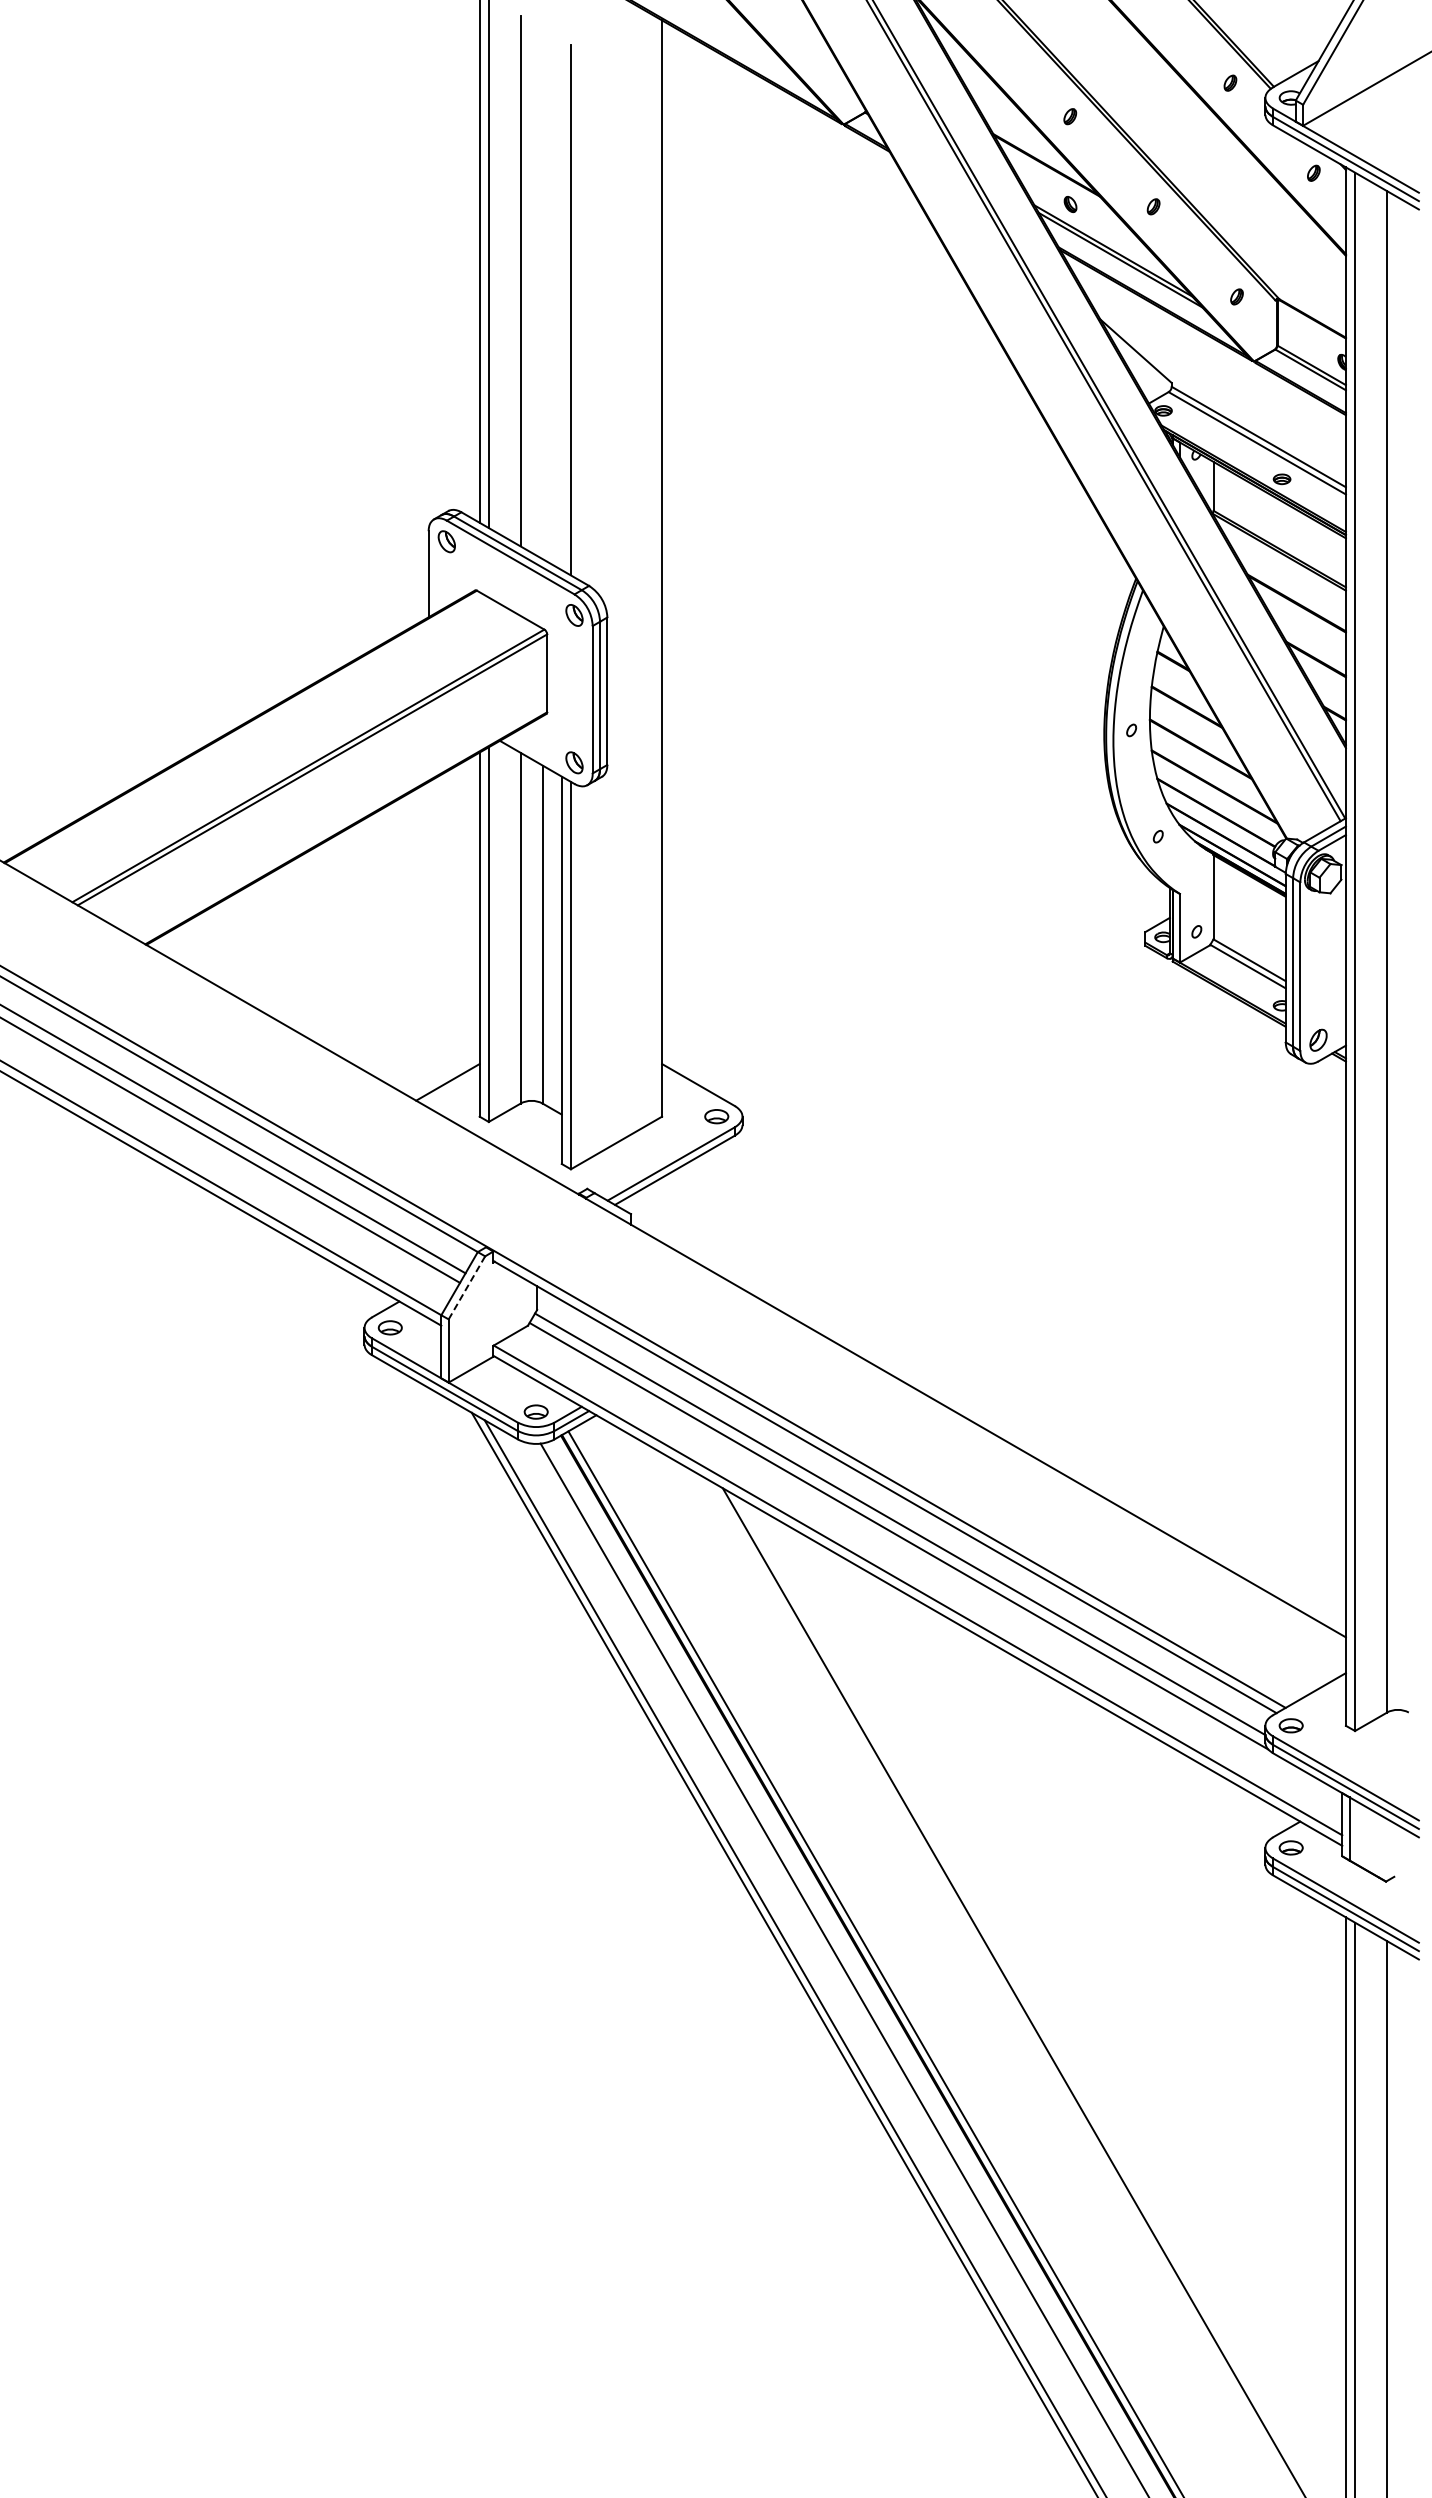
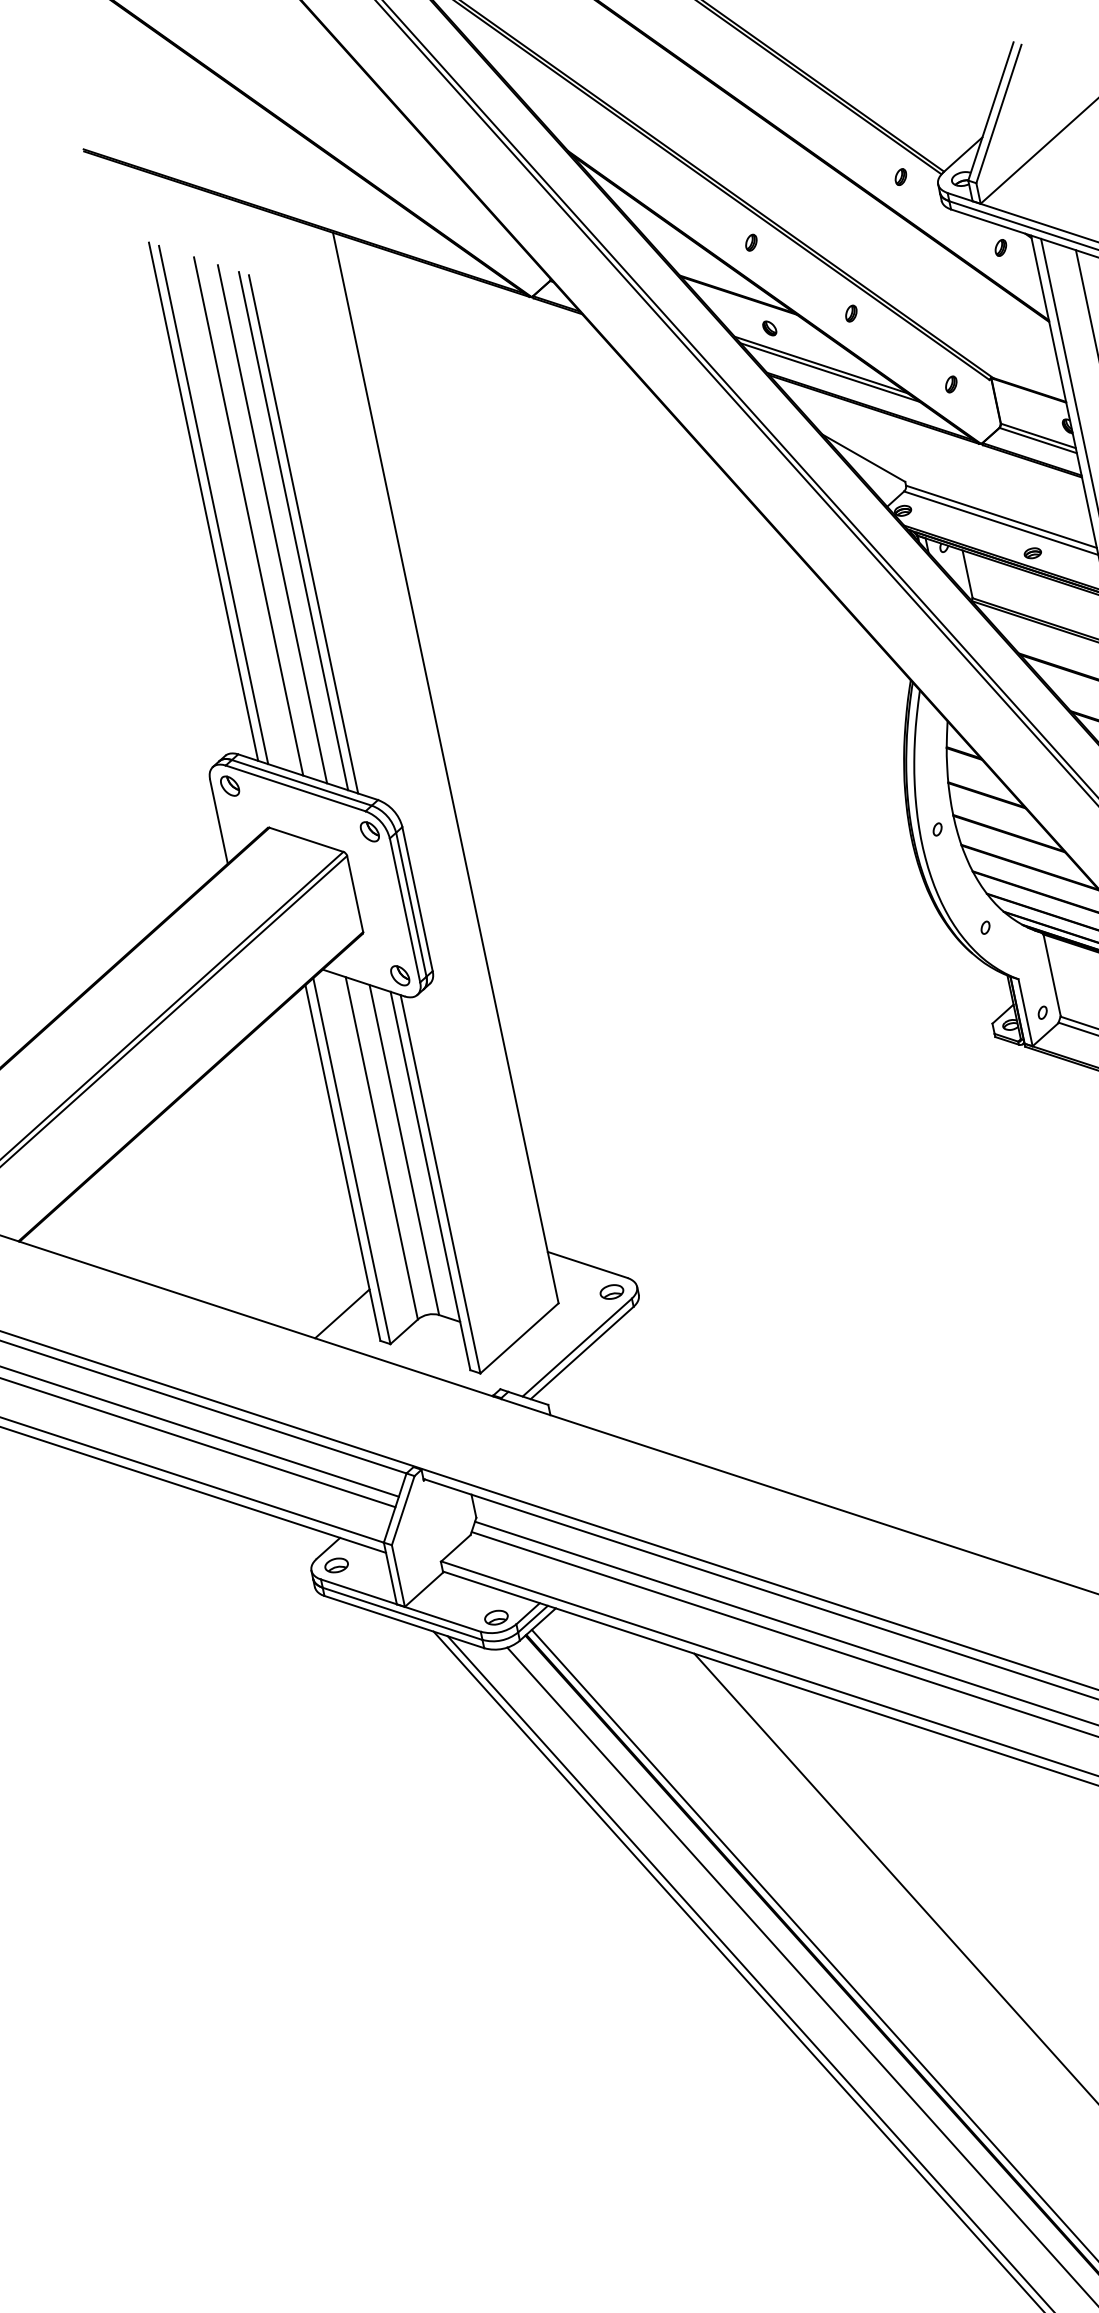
line: (542, 293) -> (272, 524), added
line: (561, 304) -> (293, 530), added
line: (466, 1288) -> (402, 1511), dashed -> solid

